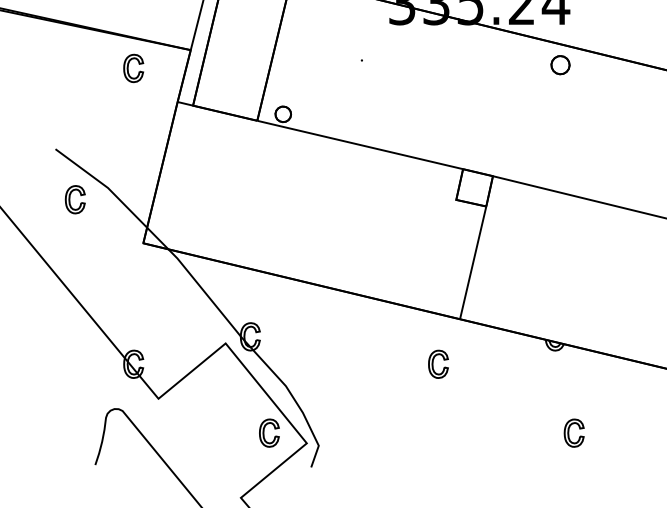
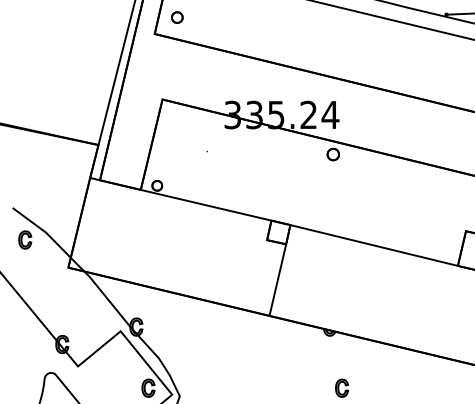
part: (134, 68) -> (62, 156), removed
part: (437, 364) -> (255, 344), removed

